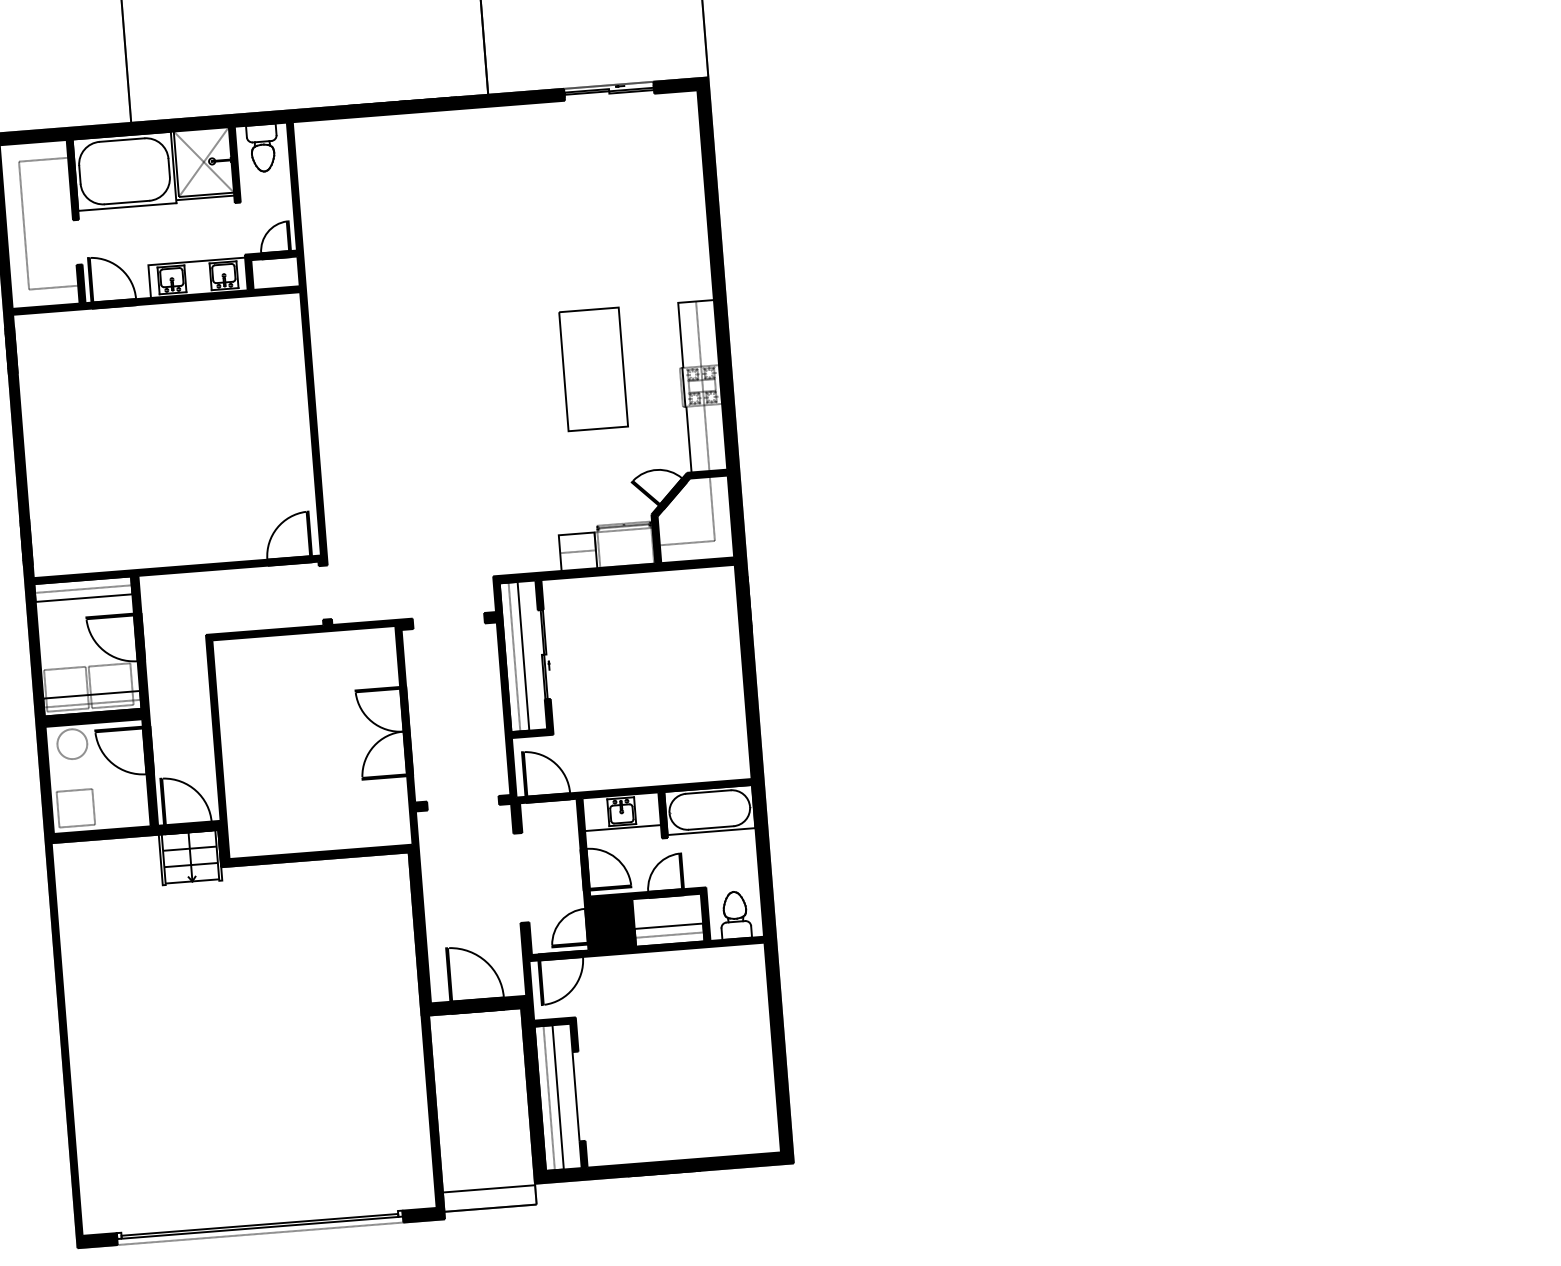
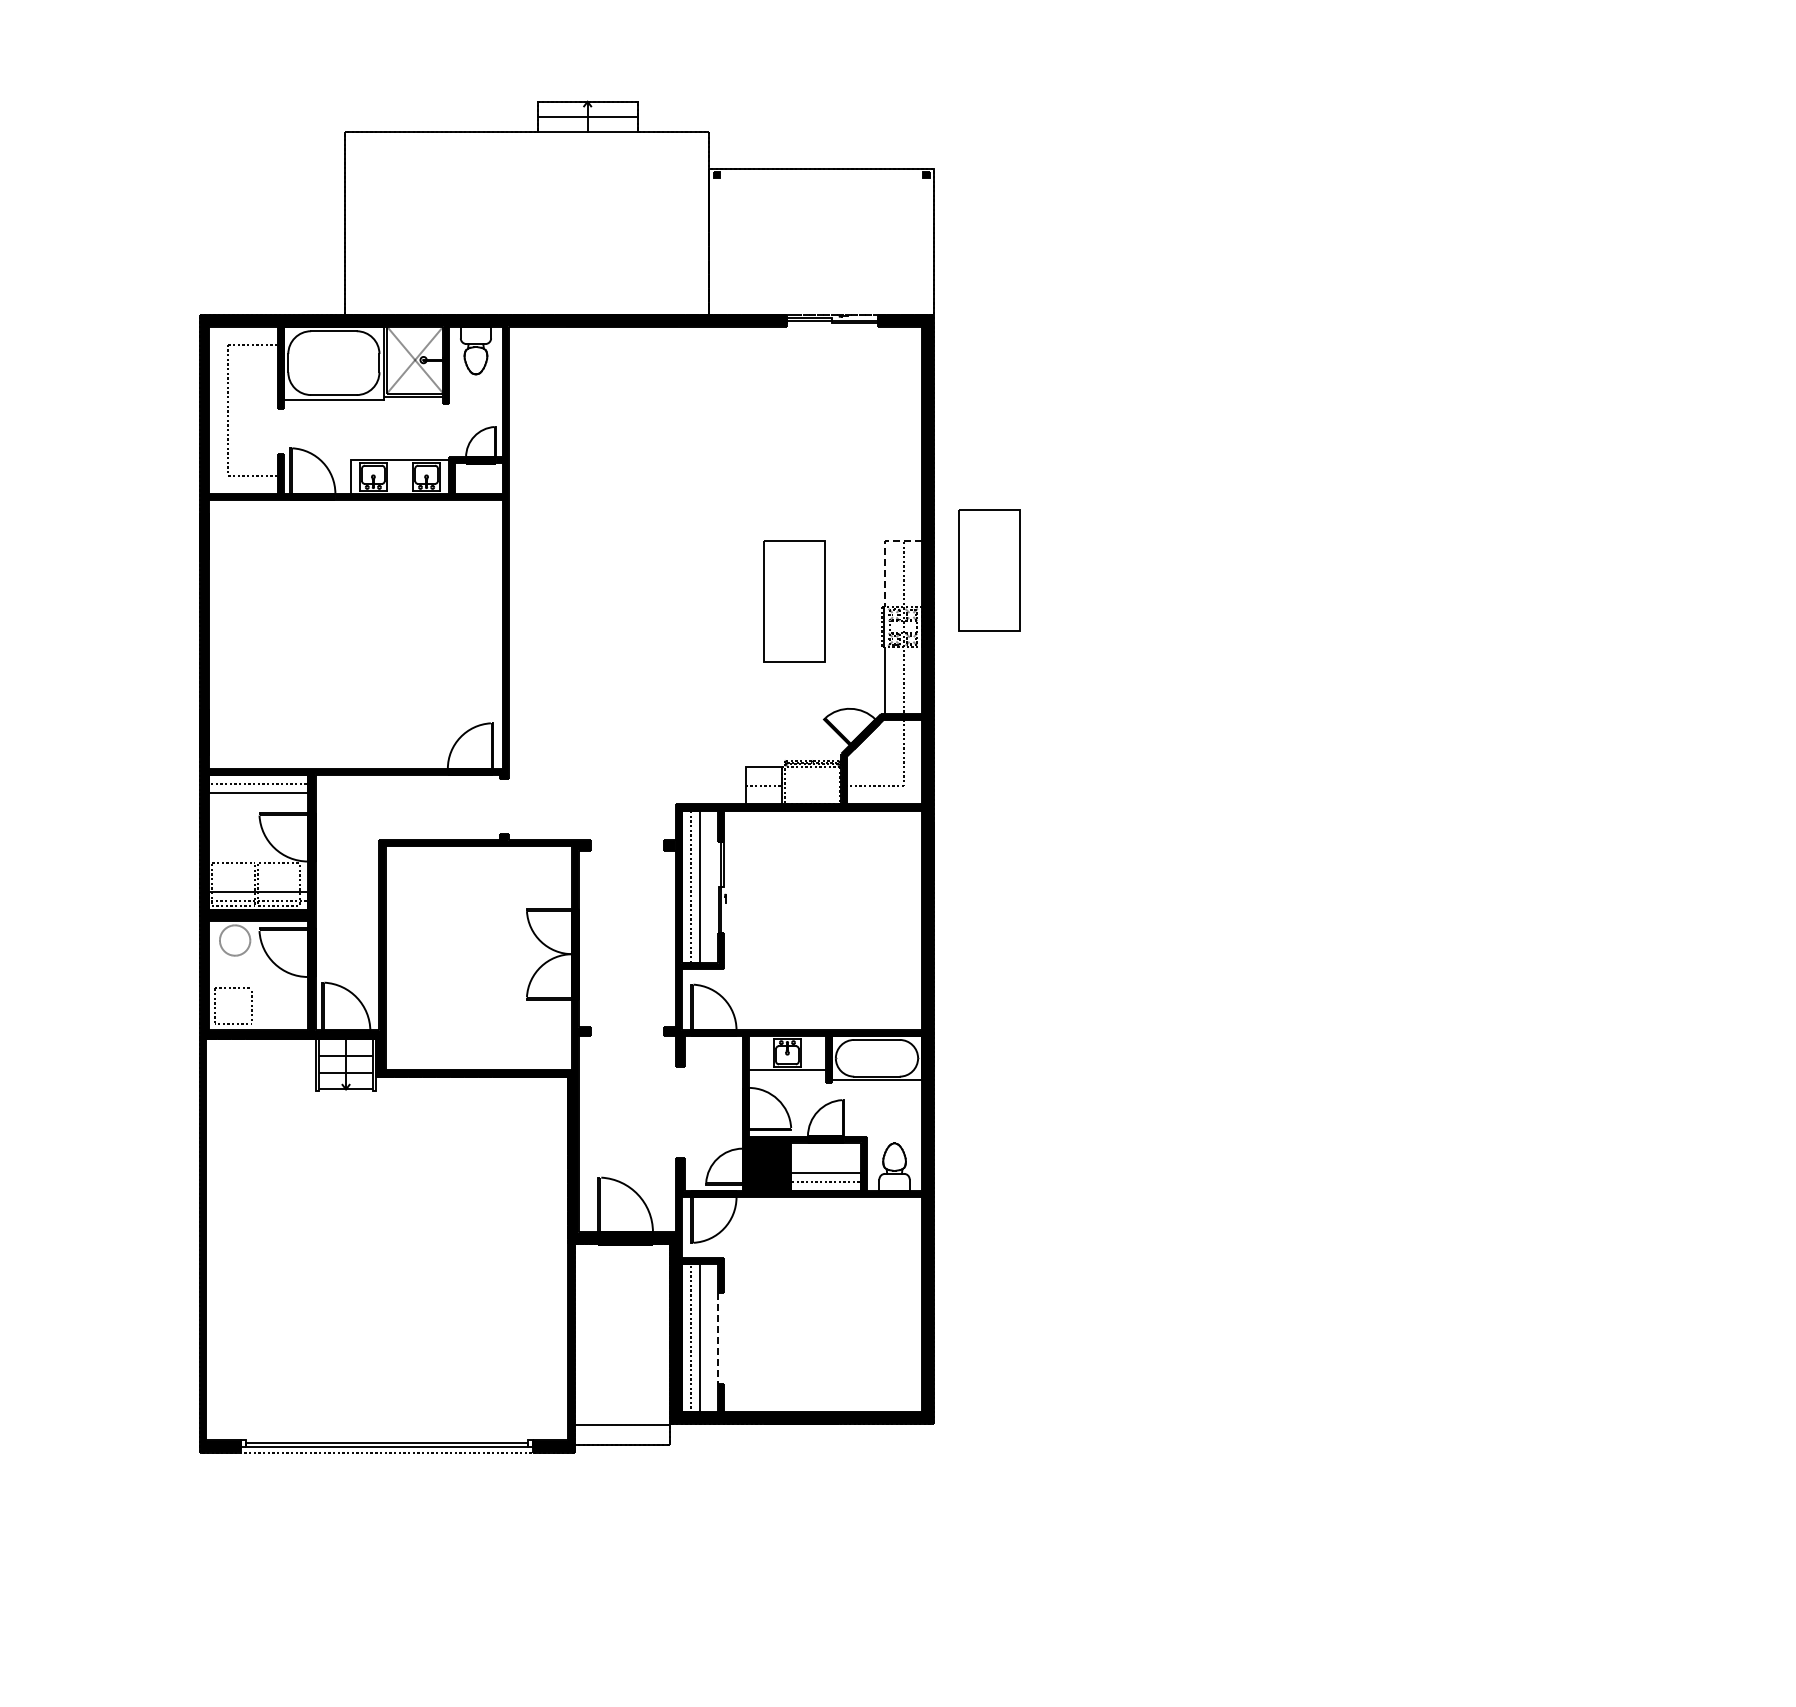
line: (679, 317) -> (885, 555), solid -> dashed
part: (782, 323) -> (989, 570), added
line: (576, 1096) -> (718, 1338), solid -> dashed

